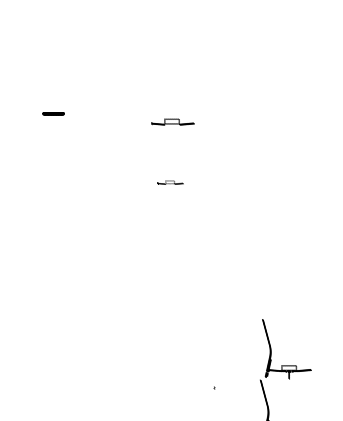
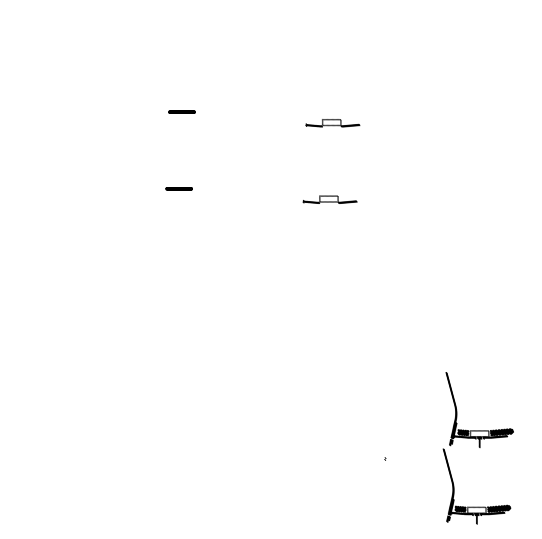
line: (50, 173) -> (178, 188), added
part: (170, 182) -> (329, 199), size x1.67
hatch: (306, 366) -> (501, 431), added
hatch: (275, 367) -> (462, 432), added

